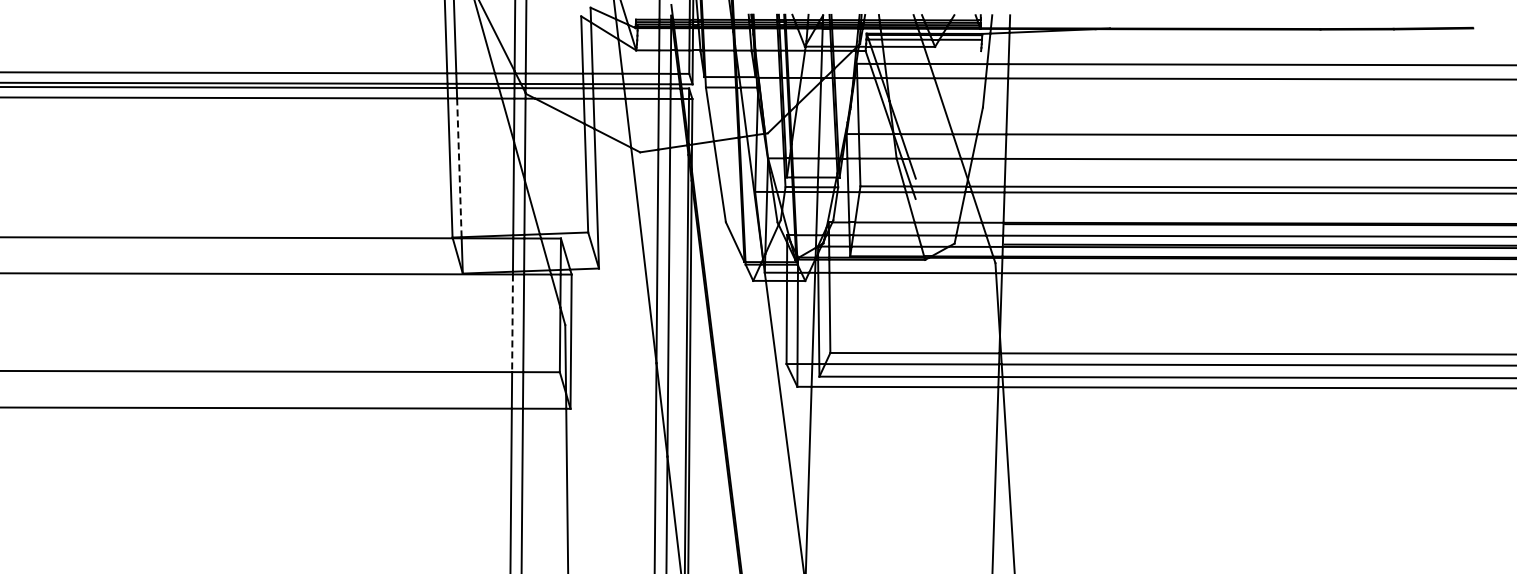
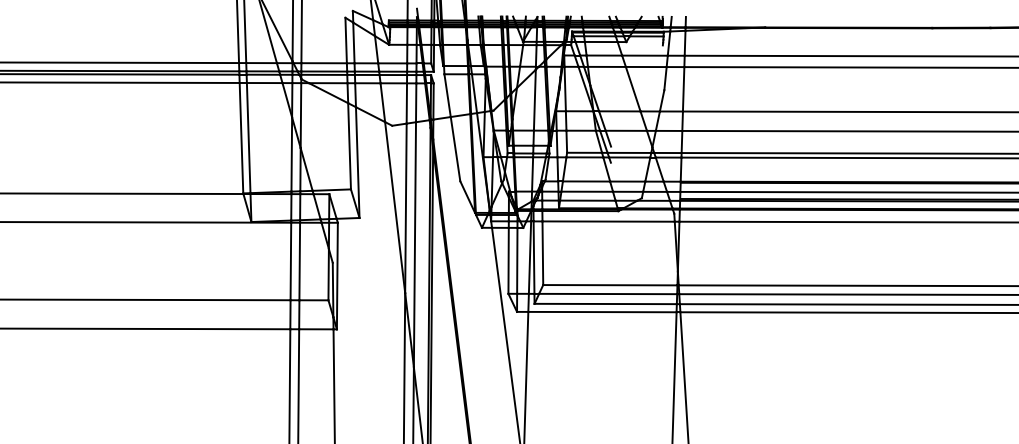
line: (459, 168) -> (248, 138), dashed -> solid
line: (512, 323) -> (290, 261), dashed -> solid

